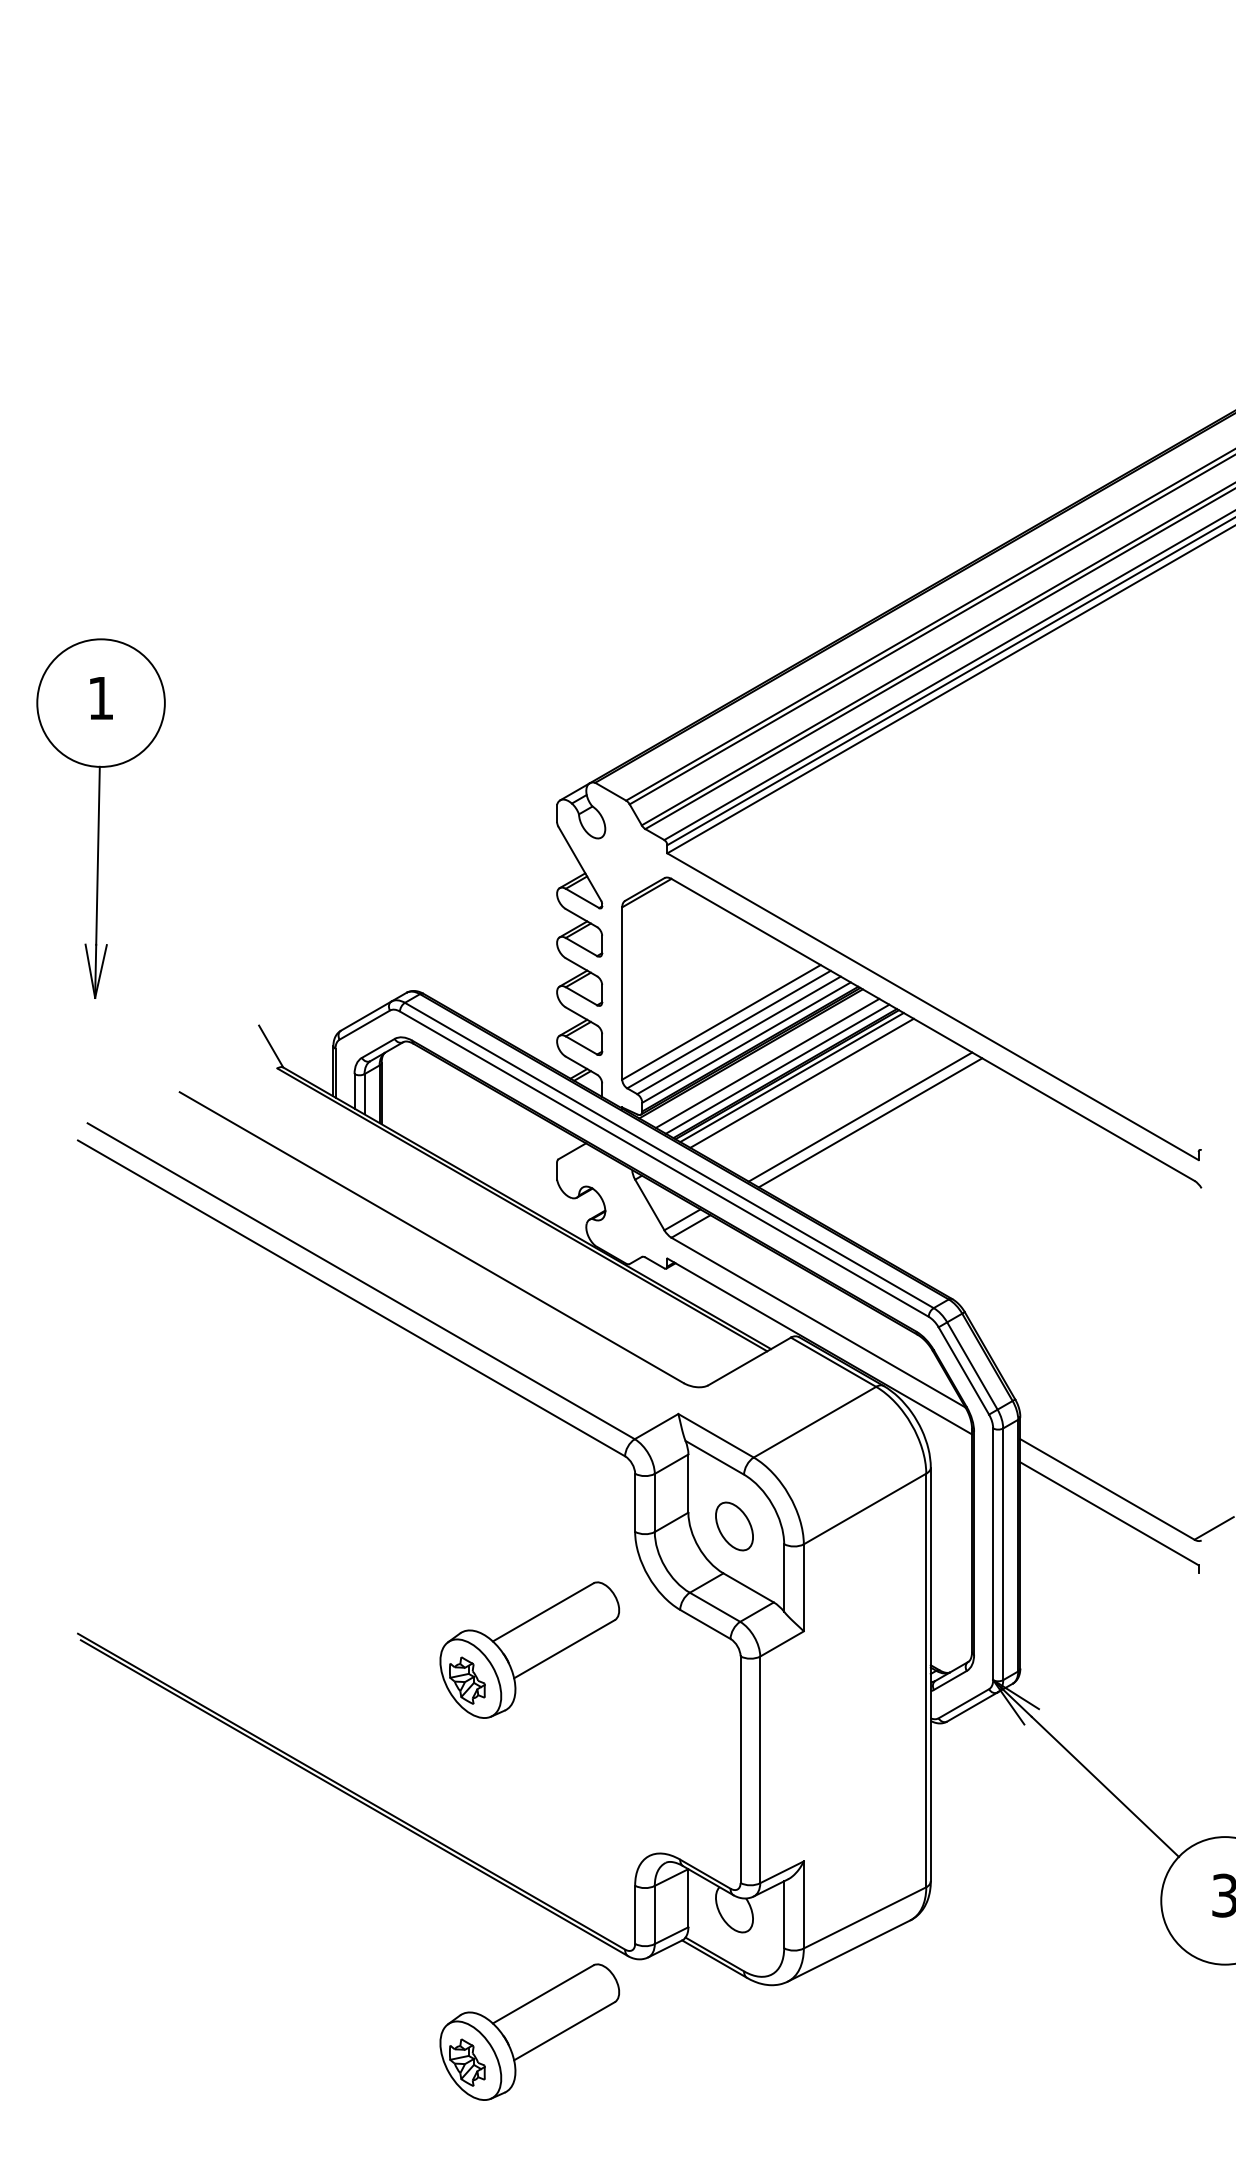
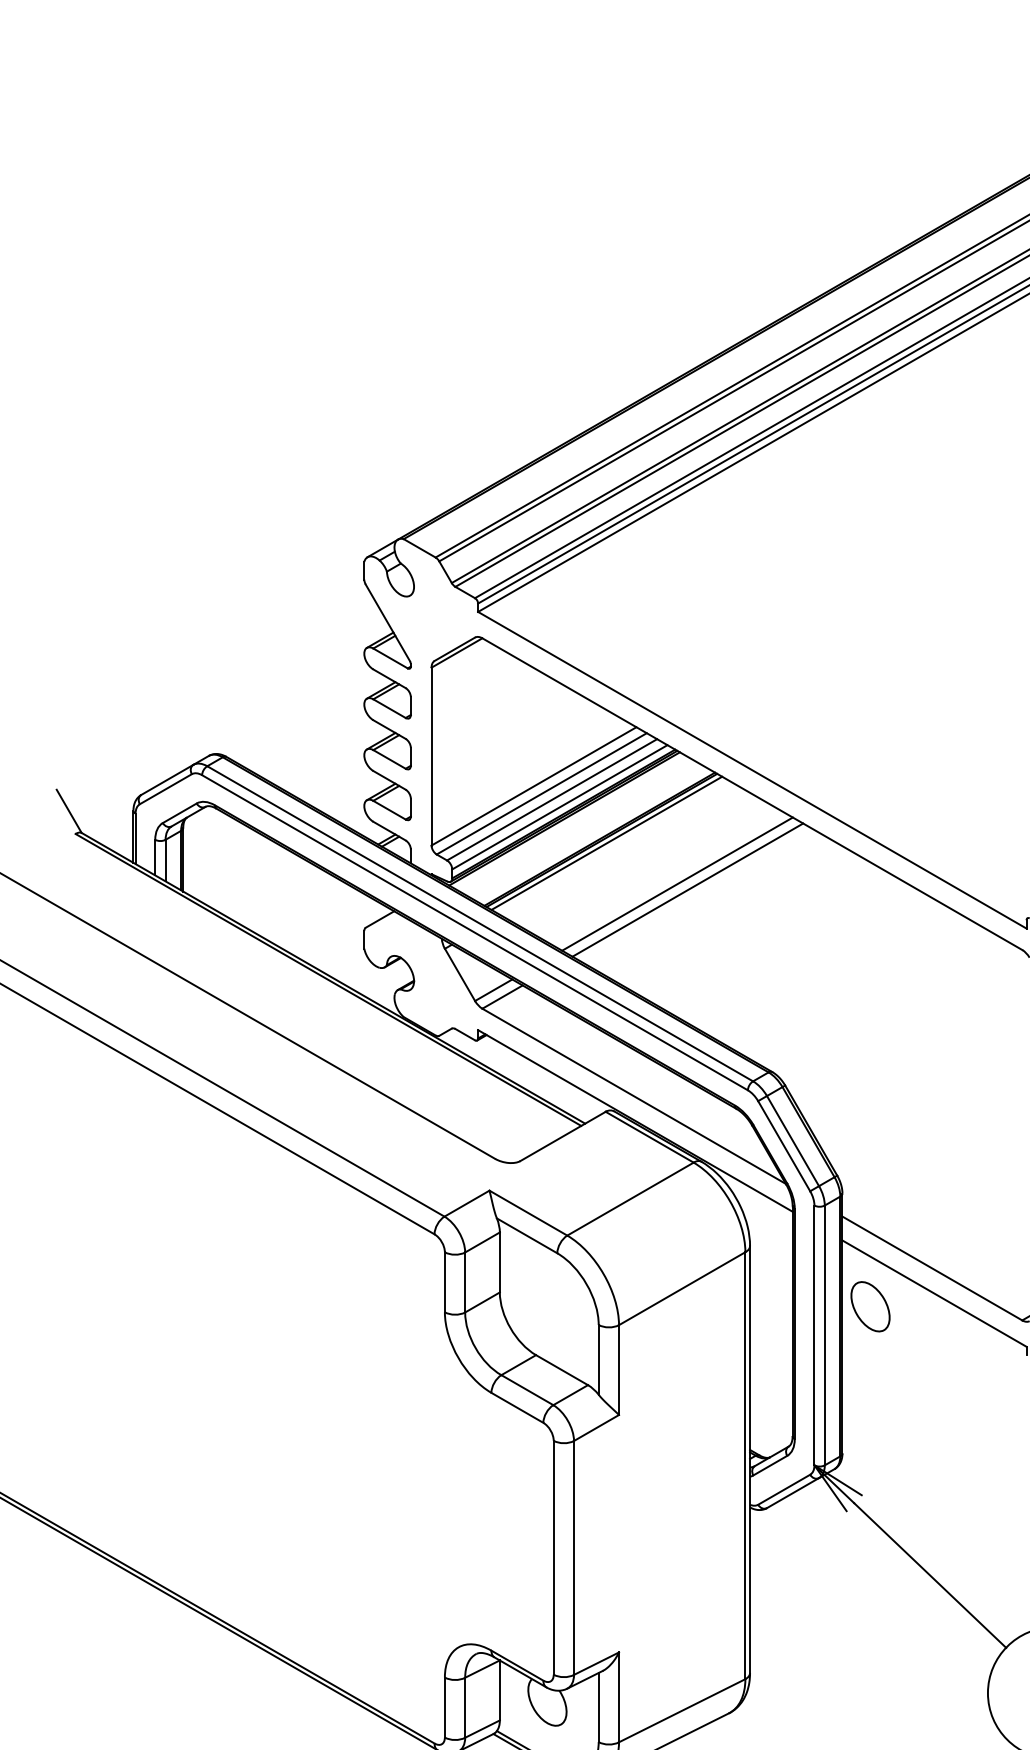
line: (767, 1062) -> (581, 827), removed
line: (777, 1068) -> (591, 834), removed
line: (801, 1082) -> (616, 848), removed
part: (734, 1526) -> (870, 1306), moved
part: (529, 1649) -> (335, 1433), removed

